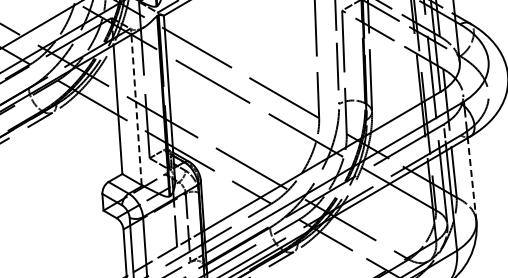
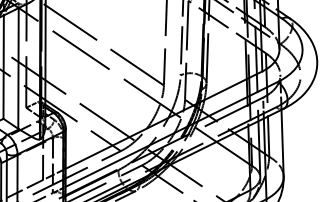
line: (136, 109) -> (18, 68), dashed -> solid
line: (472, 179) -> (282, 143), dashed -> solid

